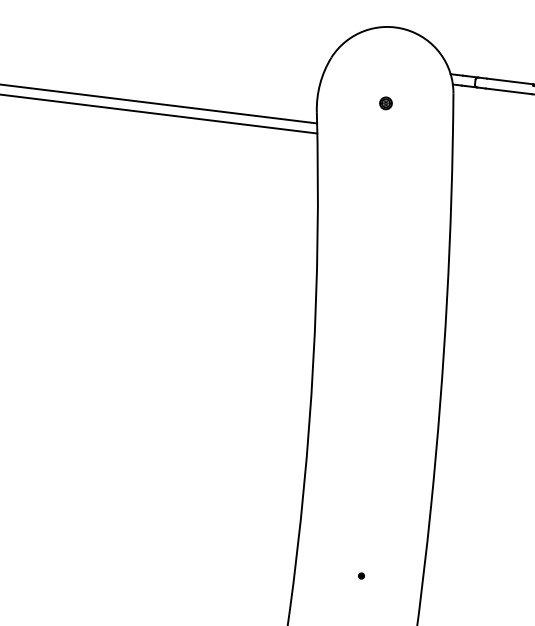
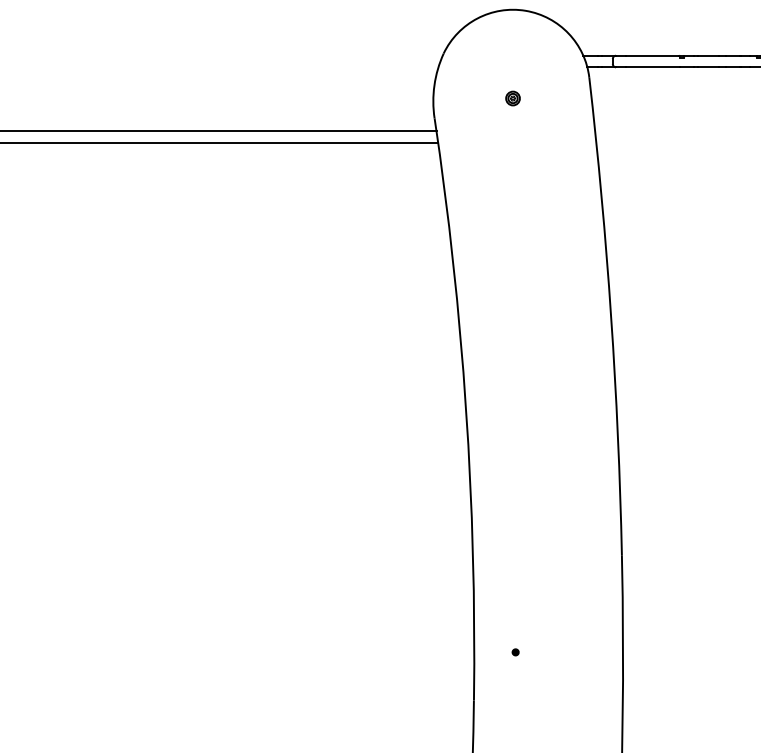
part: (361, 576) -> (515, 652), moved

